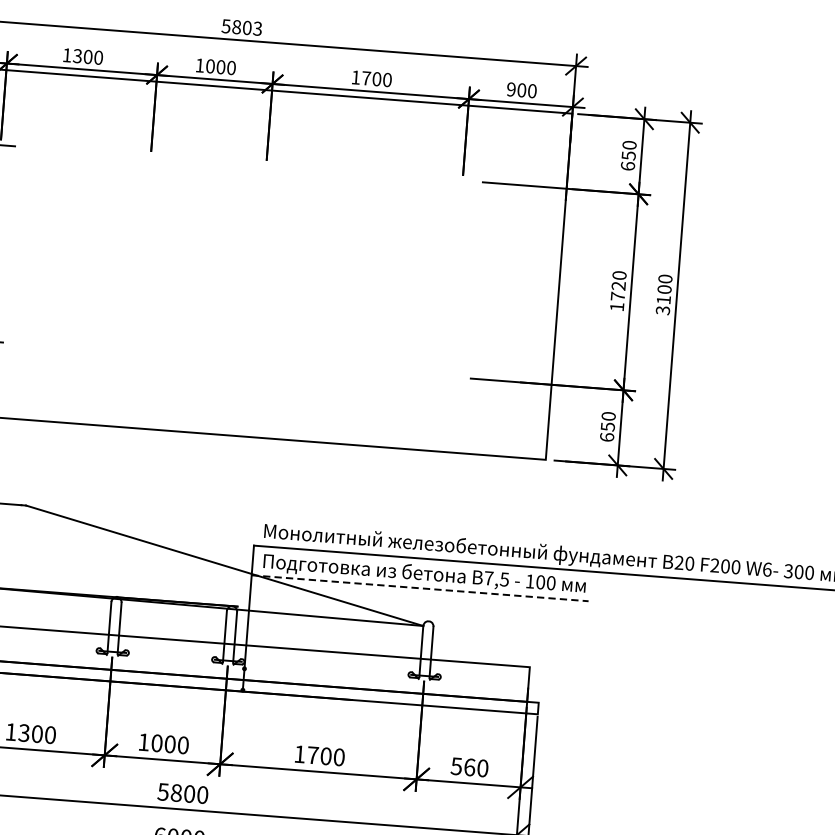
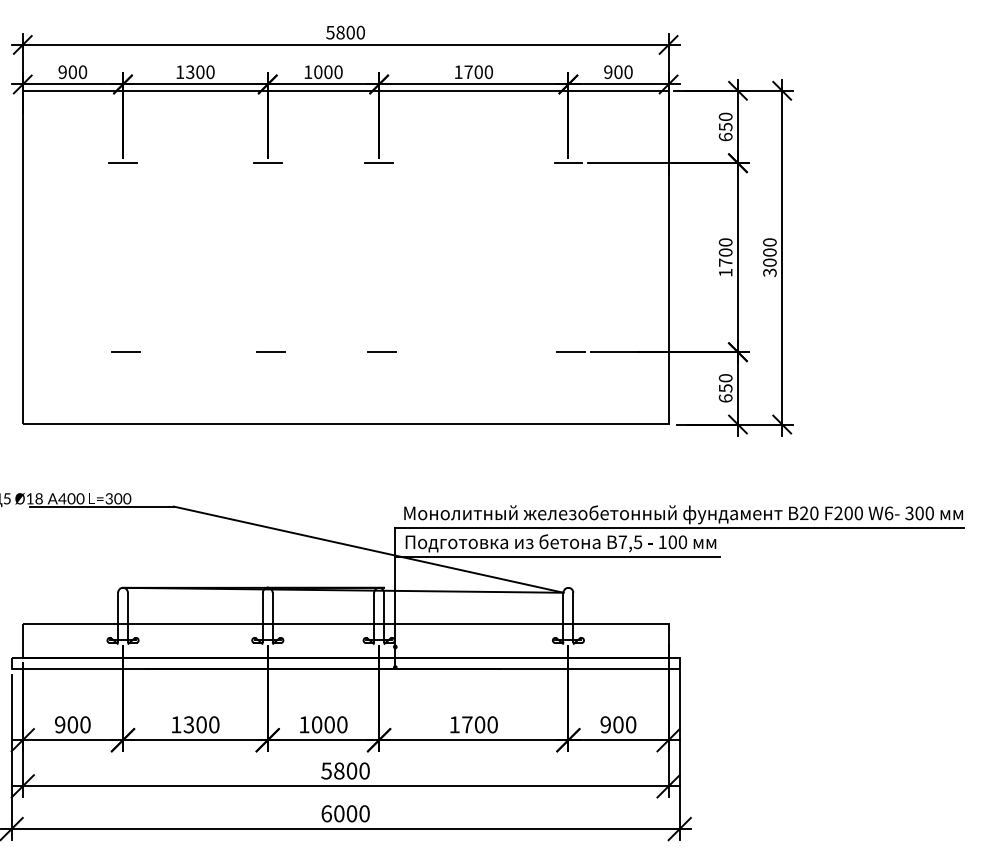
text: (257, 28) -> (360, 32), 5803 -> 5800
line: (150, 157) -> (267, 163), added
line: (266, 165) -> (379, 163), added
line: (462, 181) -> (568, 163), added
text: (618, 285) -> (725, 252), 1720 -> 1700
text: (663, 299) -> (769, 262), 3100 -> 3000
line: (138, 353) -> (270, 352), added
line: (253, 362) -> (381, 352), added
line: (450, 377) -> (571, 352), added
line: (421, 587) -> (558, 556), dashed -> solid
text: (462, 766) -> (611, 724), 560 -> 900

